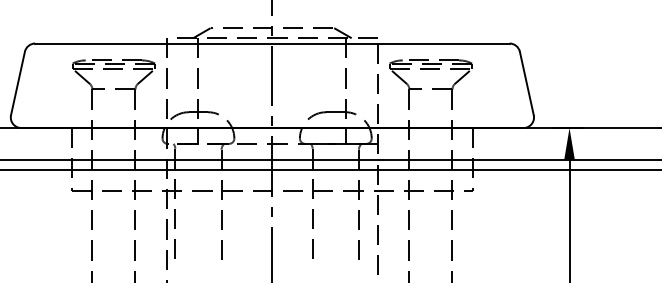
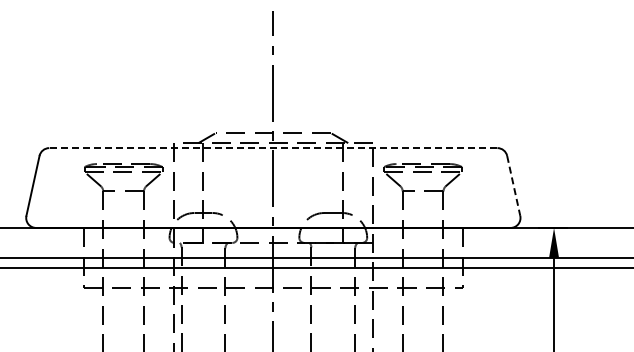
line: (271, 43) -> (272, 148), solid -> dashed
line: (526, 83) -> (513, 185), solid -> dashed

